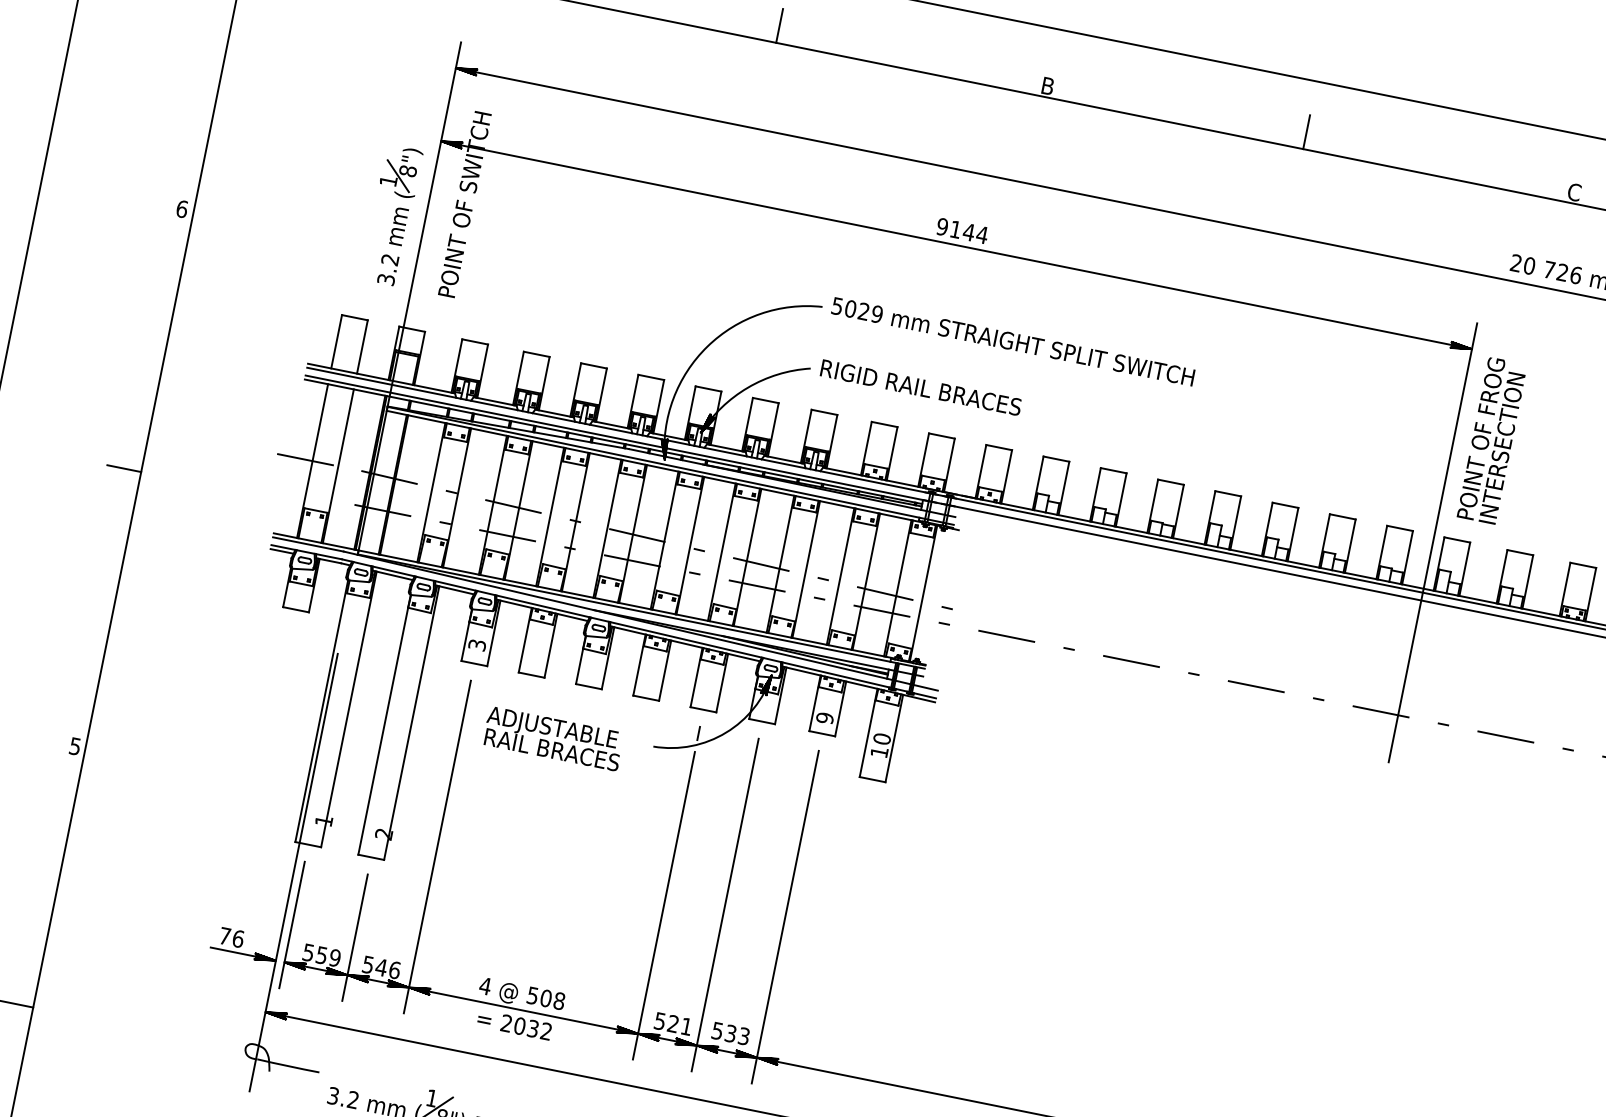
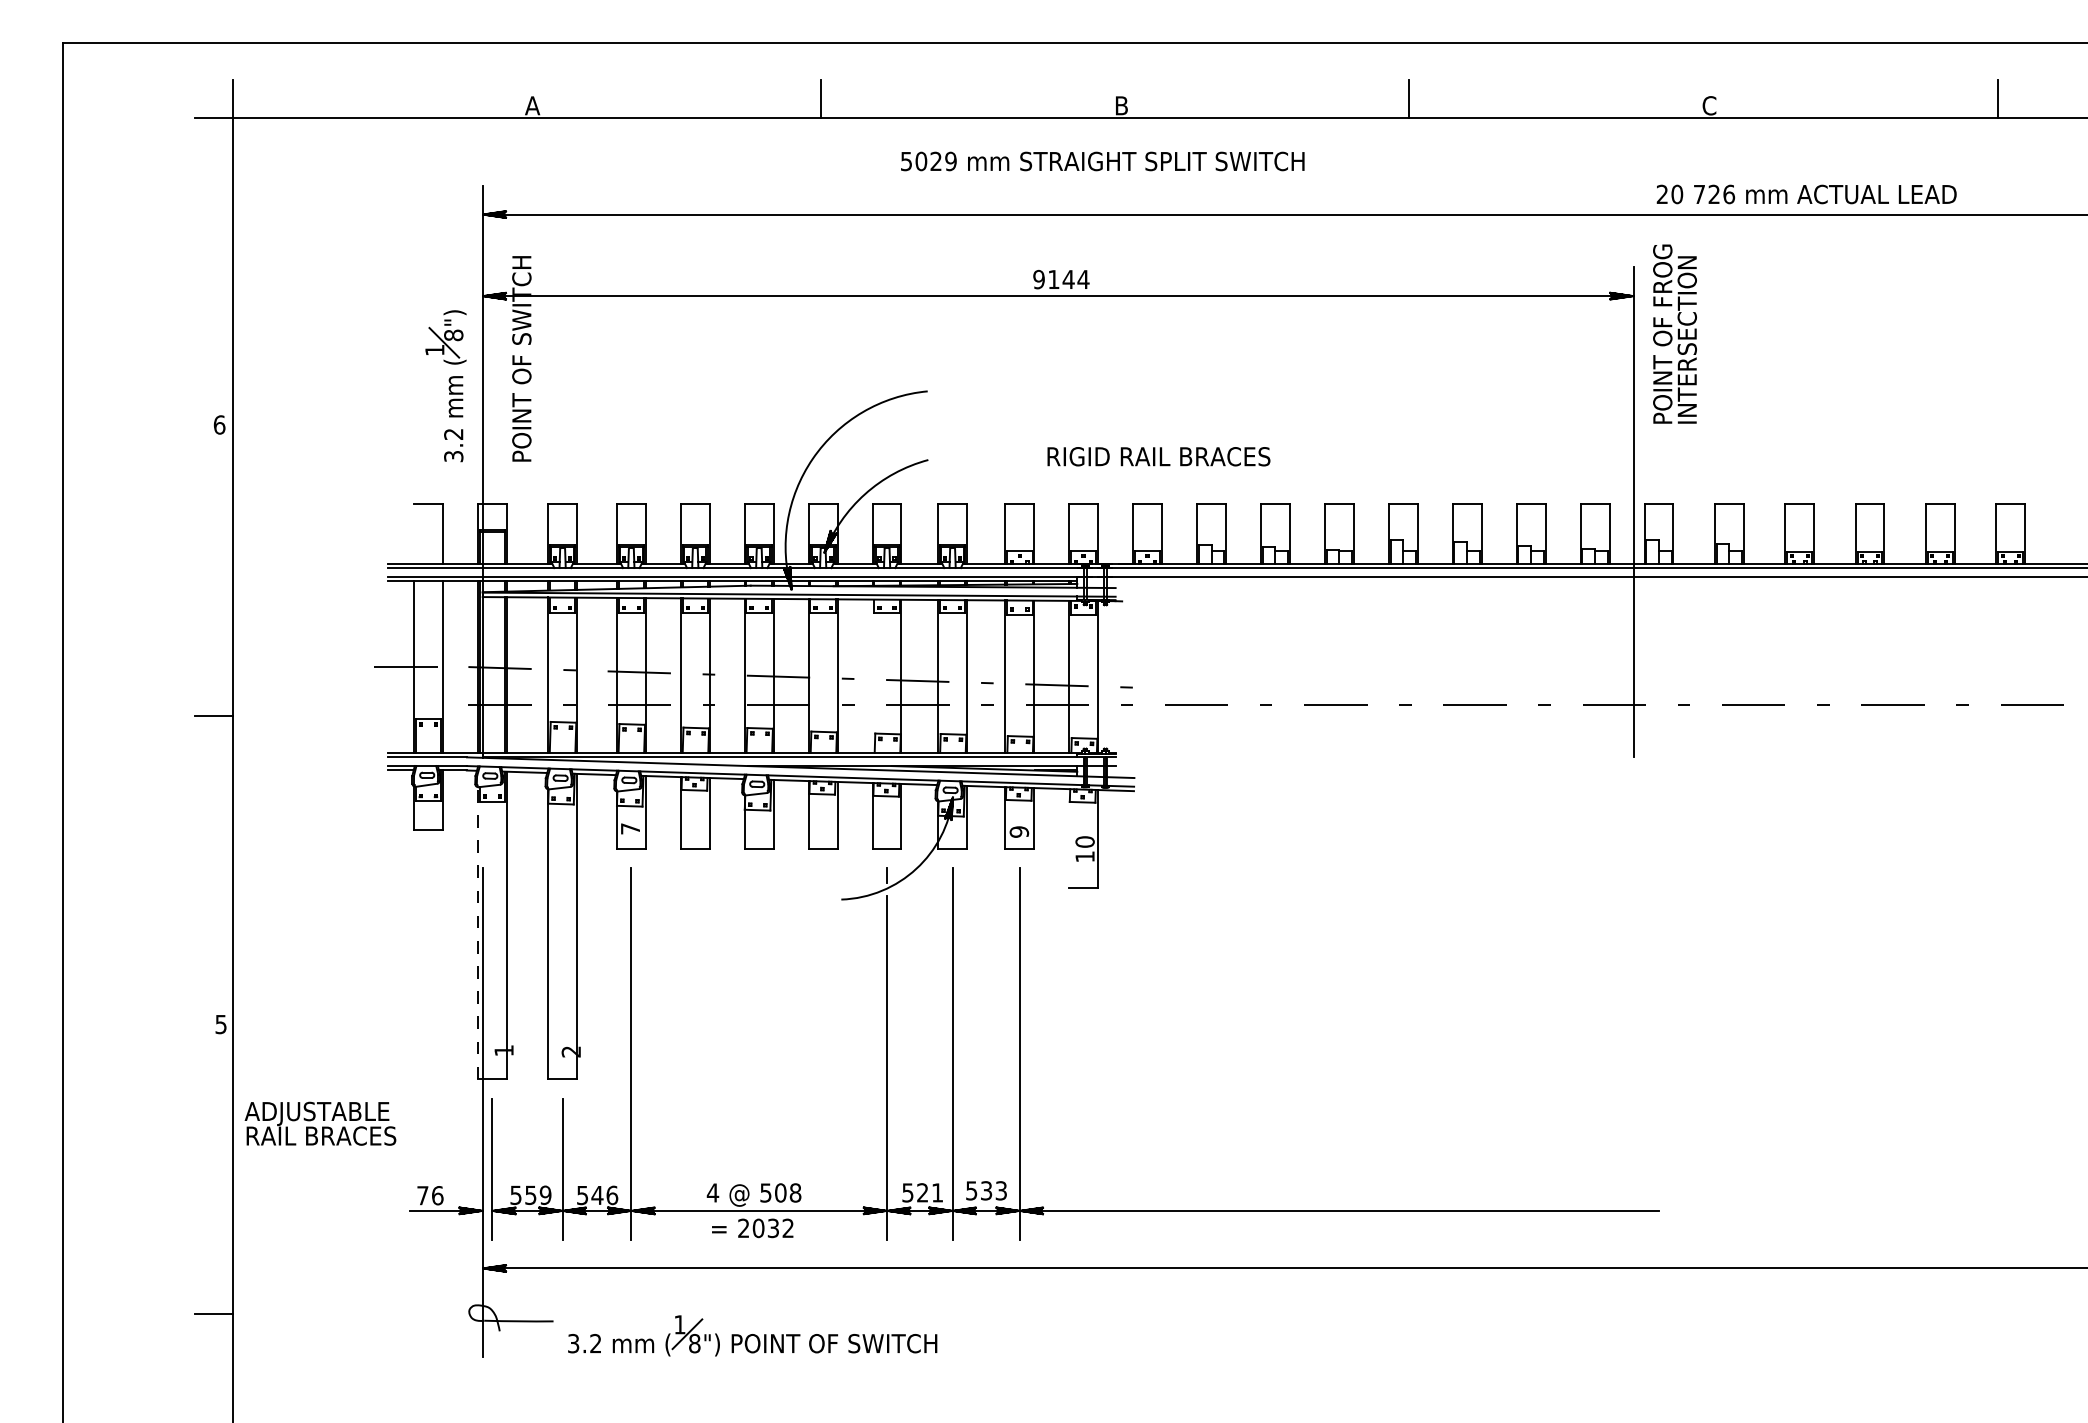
line: (336, 341) -> (413, 533), removed
text: (1012, 341) -> (1102, 161), moved
text: (920, 387) -> (1158, 456), moved
text: (1491, 440) -> (1674, 333), moved
line: (721, 551) -> (872, 675), removed
text: (477, 644) -> (630, 828), 3 -> 7
line: (321, 710) -> (477, 932), solid -> dashed
line: (868, 733) -> (1069, 838), removed
text: (553, 738) -> (320, 1123), moved

